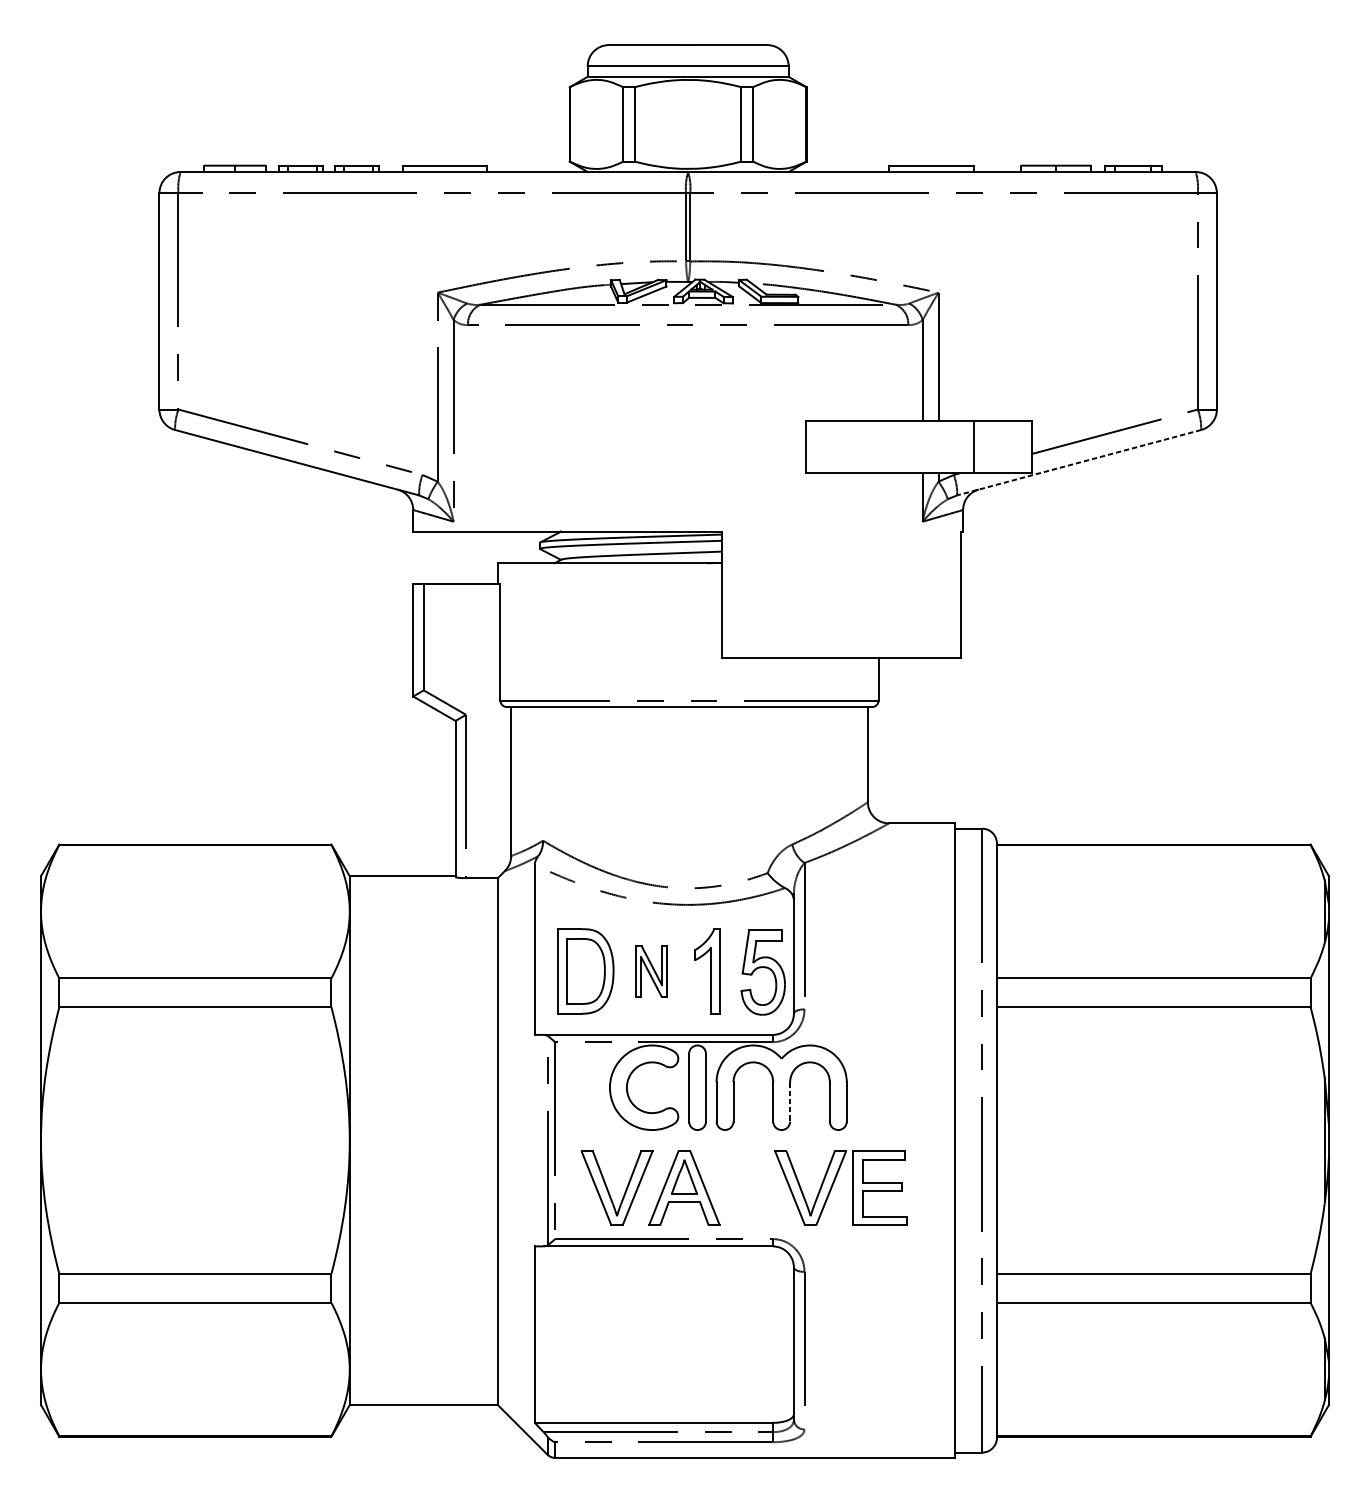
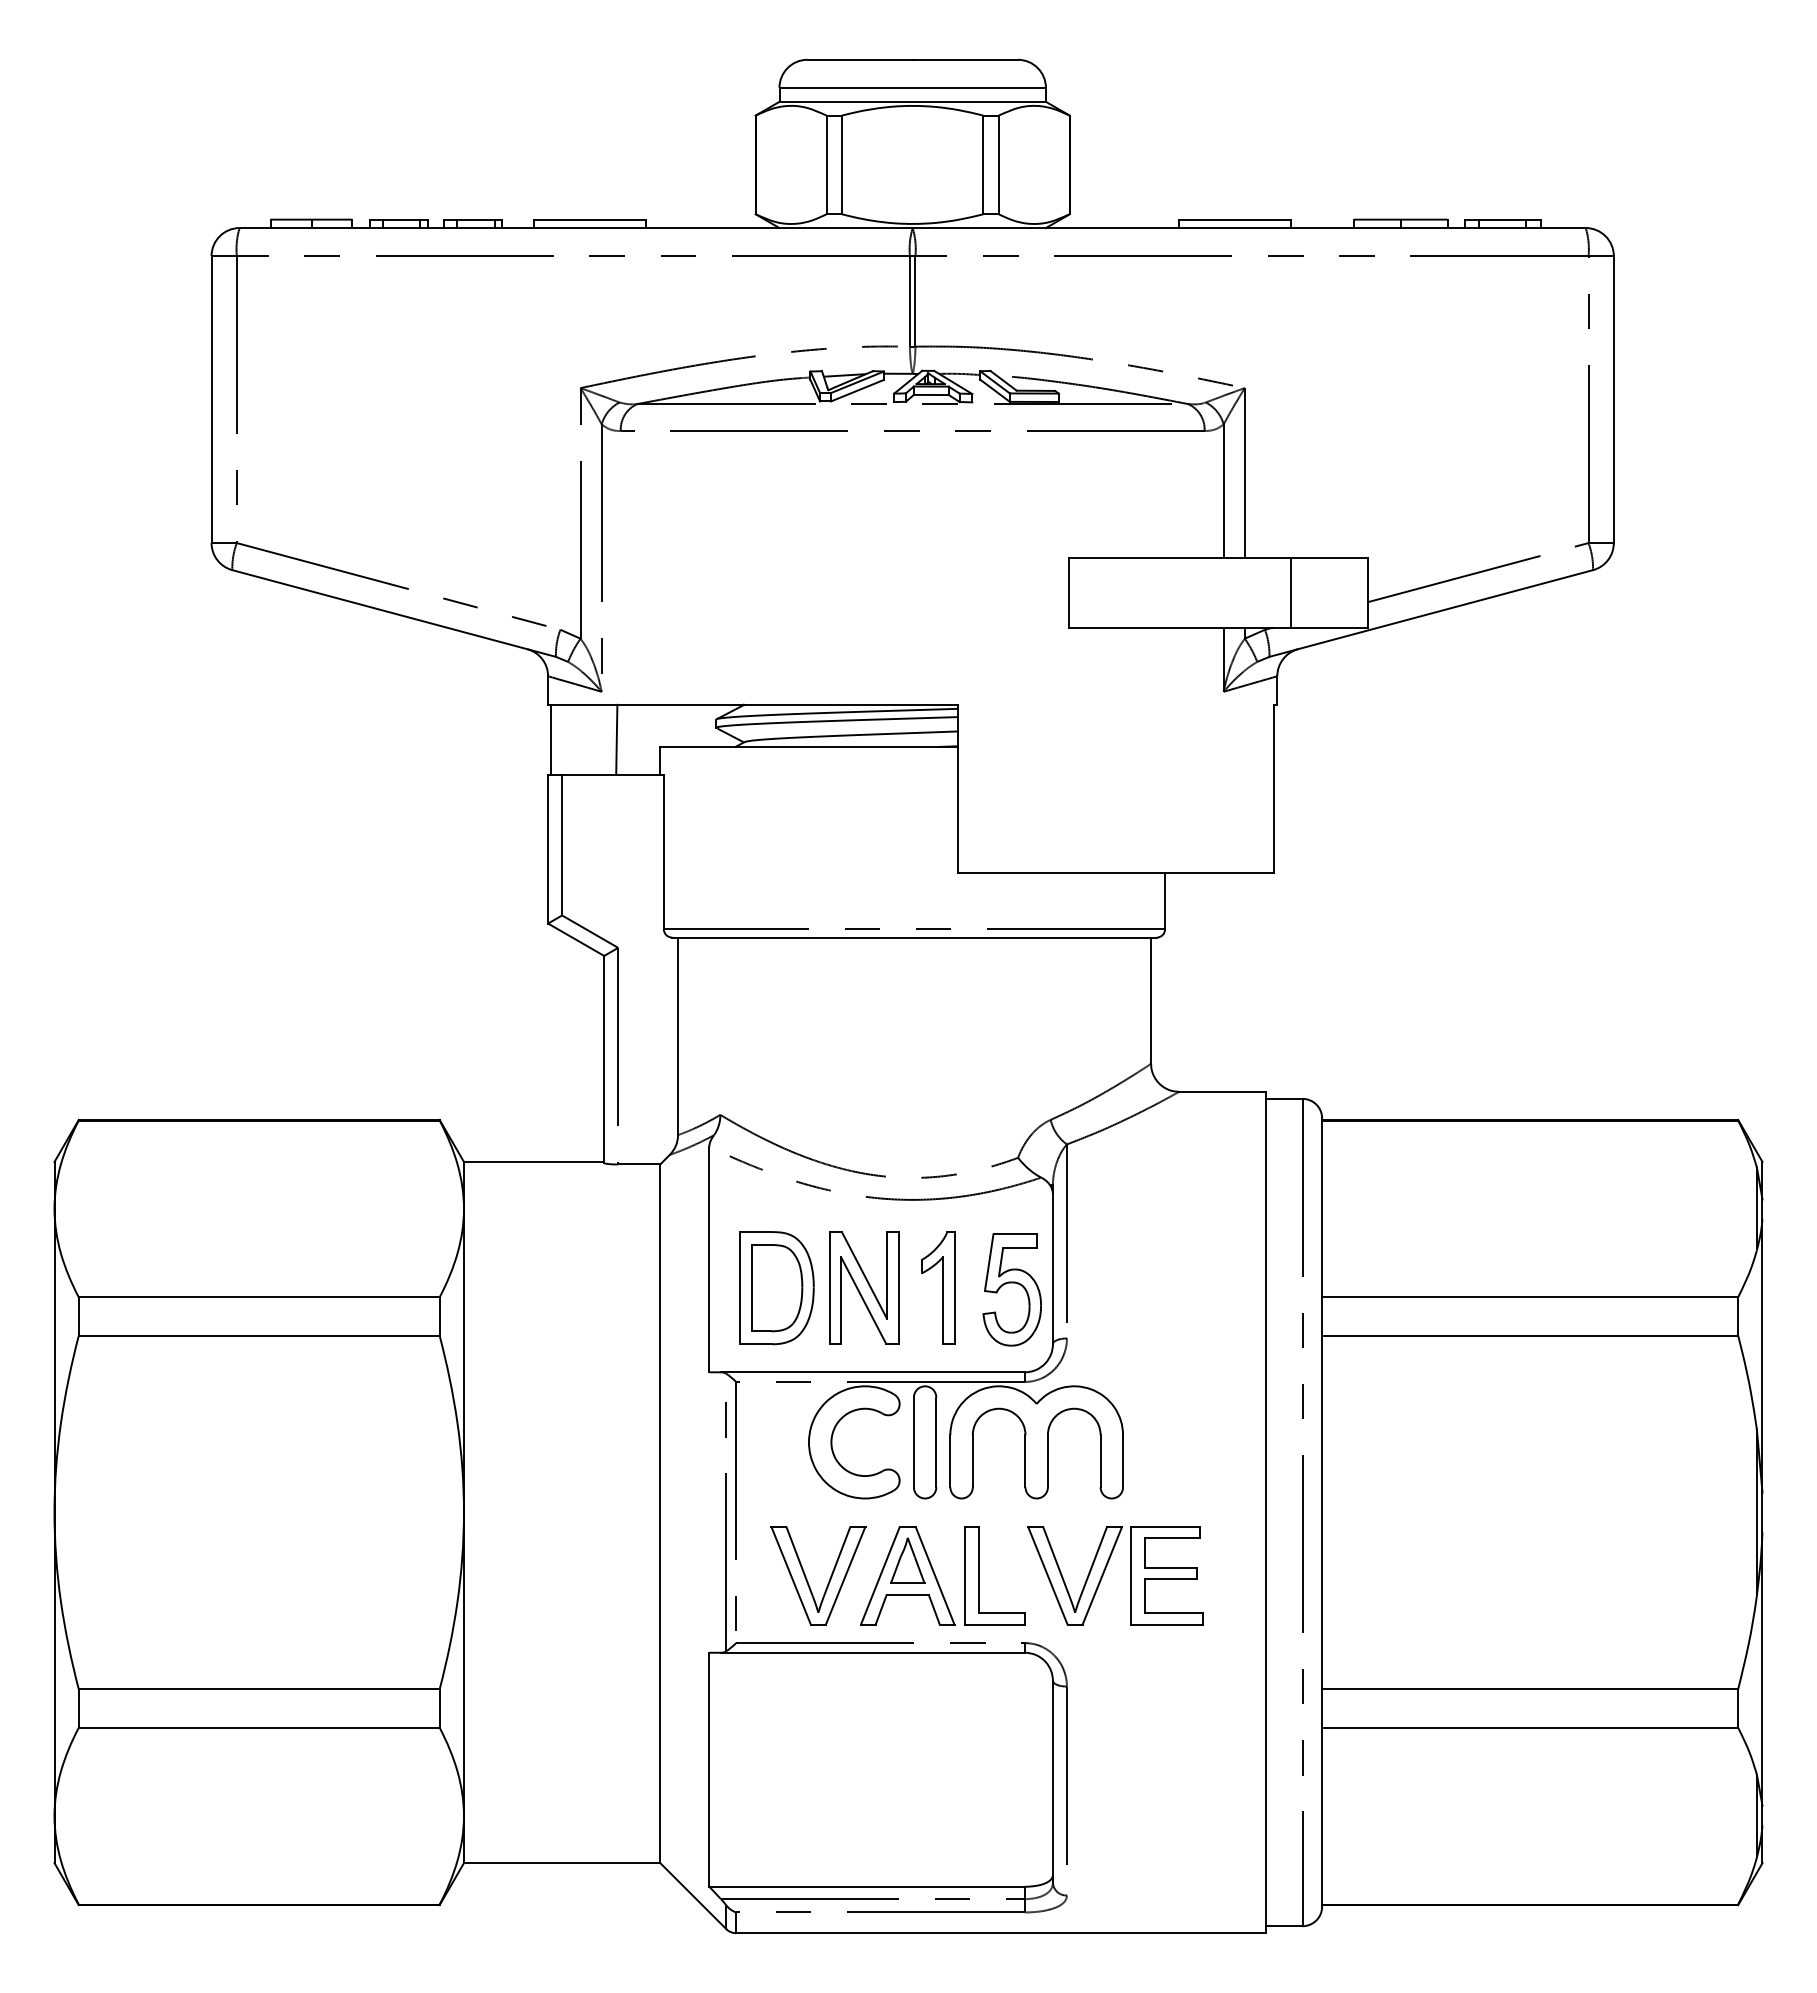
line: (1079, 462) -> (1431, 613), dashed -> solid
line: (415, 557) -> (550, 739), added
line: (464, 557) -> (616, 739), added
part: (651, 970) -> (864, 1287), size x1.67
line: (789, 1102) -> (1047, 1461), dashed -> solid
part: (738, 1188) -> (979, 1575), added

